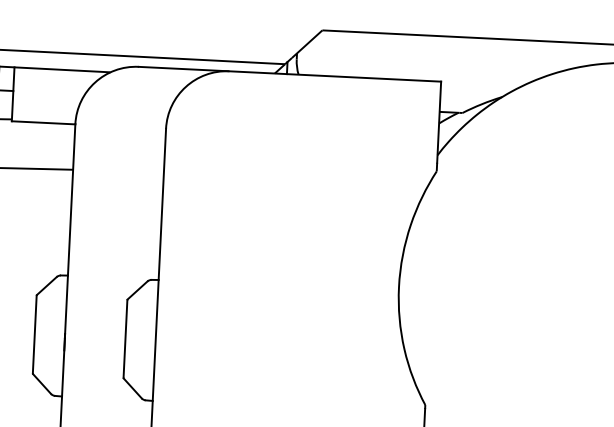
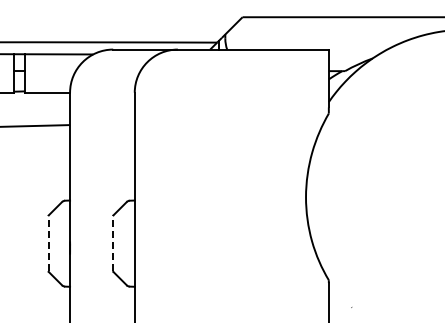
line: (34, 334) -> (48, 243), solid -> dashed
line: (125, 338) -> (113, 243), solid -> dashed

